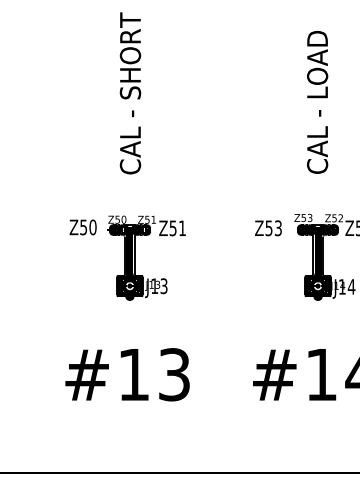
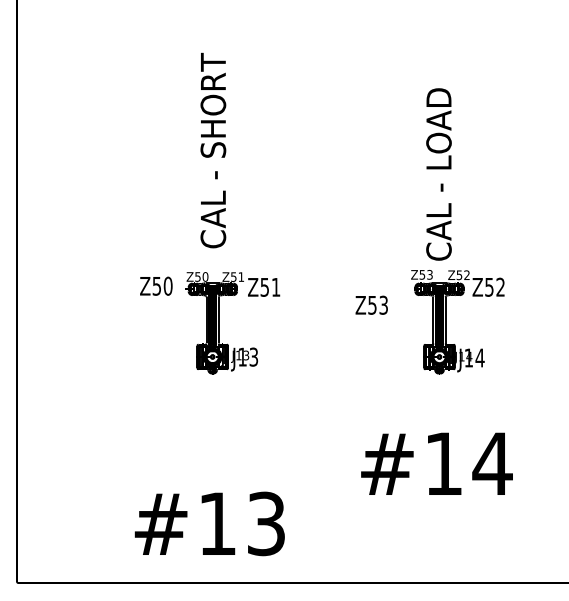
text: (130, 93) -> (213, 150), moved
text: (317, 102) -> (438, 174), moved
text: (268, 227) -> (371, 304), moved
text: (127, 374) -> (209, 523), moved

